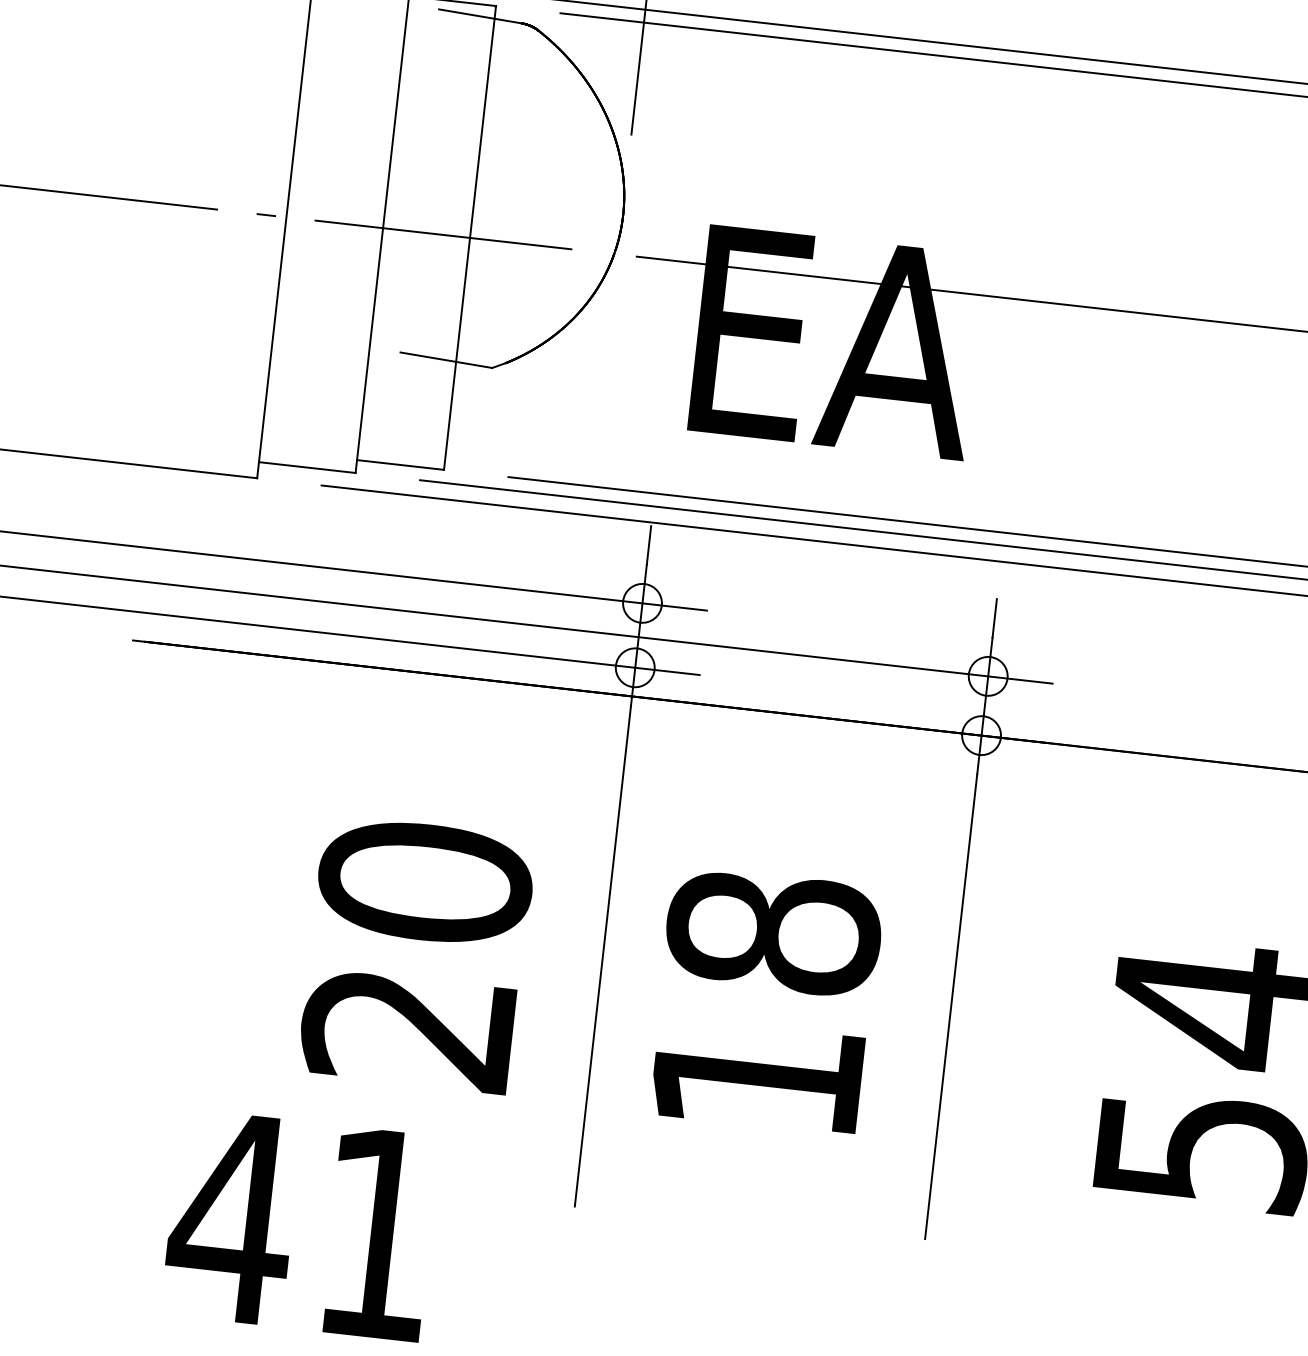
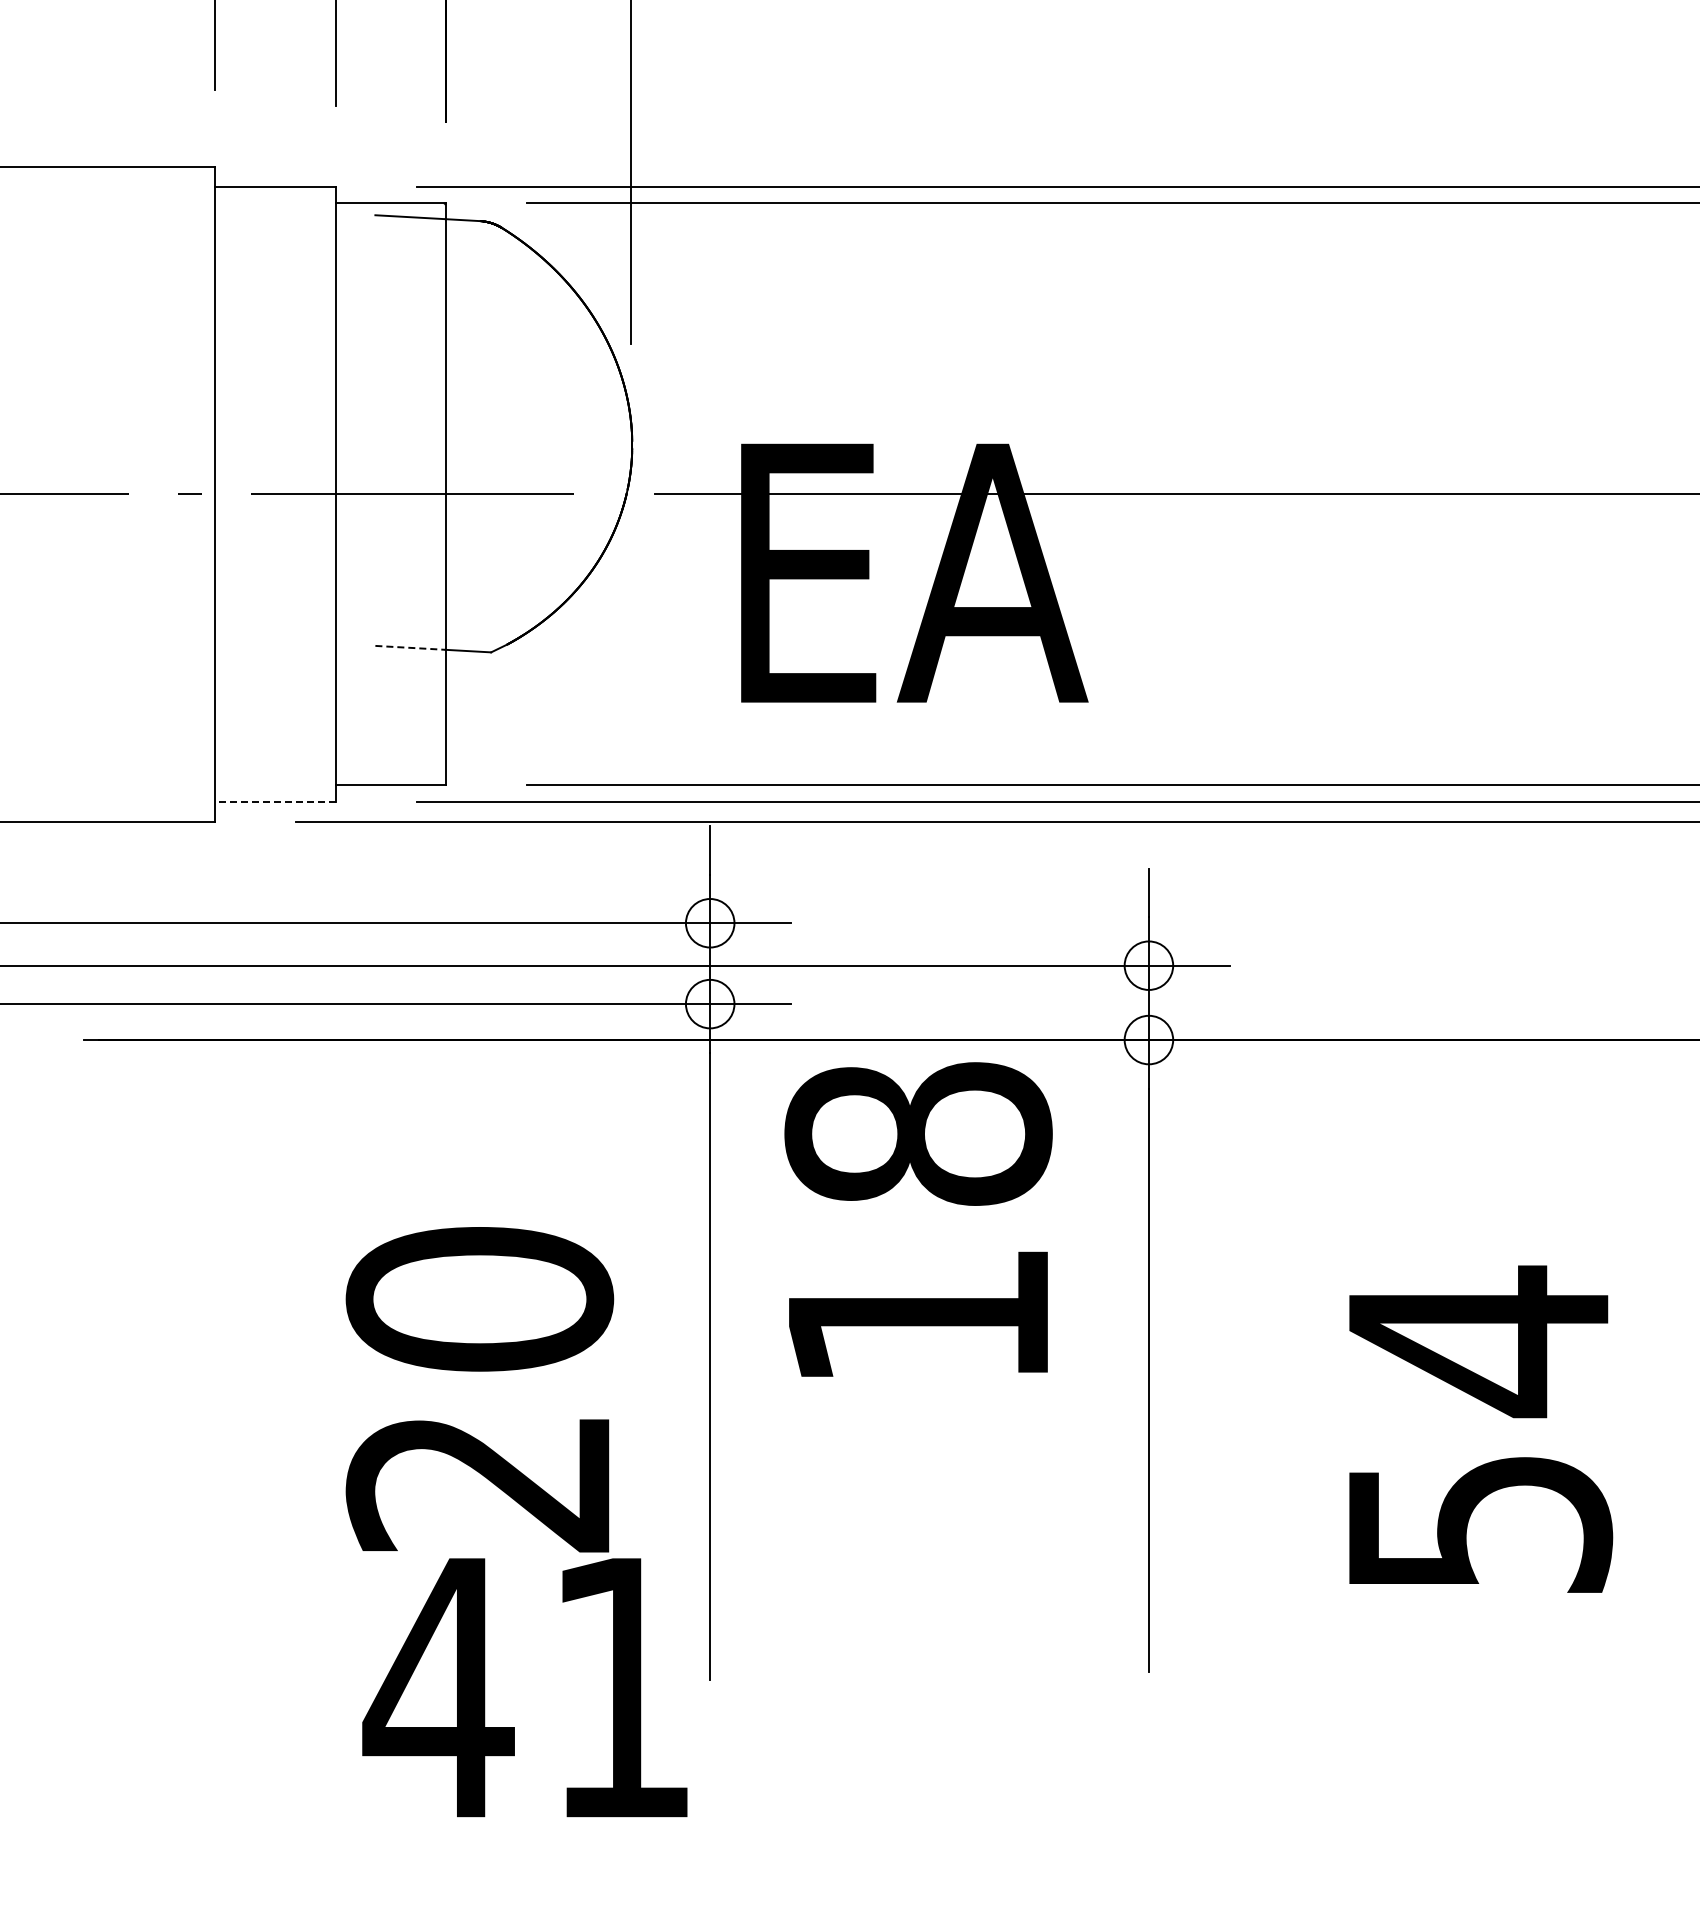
line: (429, 356) -> (411, 647), solid -> dashed
line: (307, 467) -> (275, 801), solid -> dashed
text: (765, 1000) -> (918, 1219), moved
text: (300, 1225) -> (524, 1687), moved

